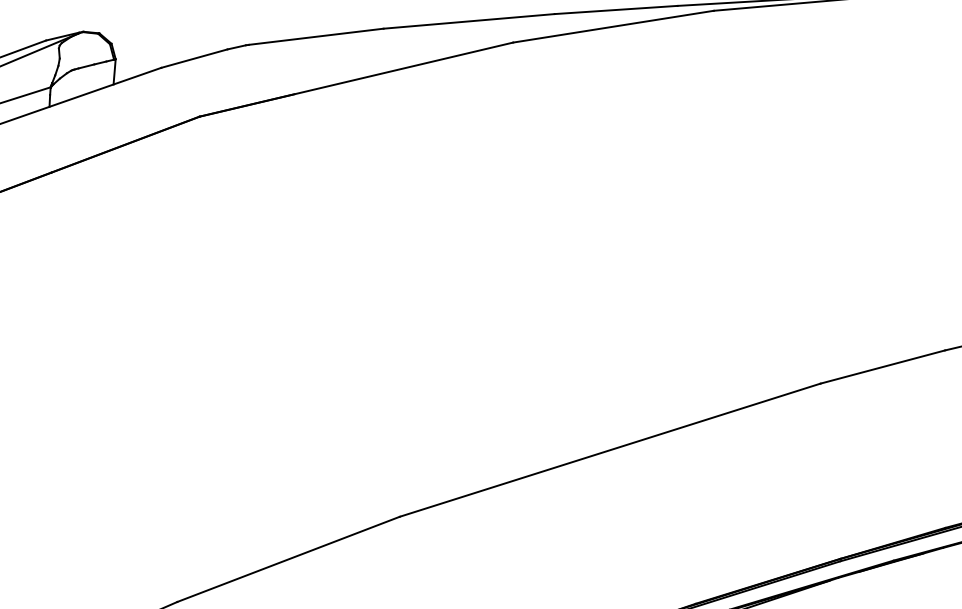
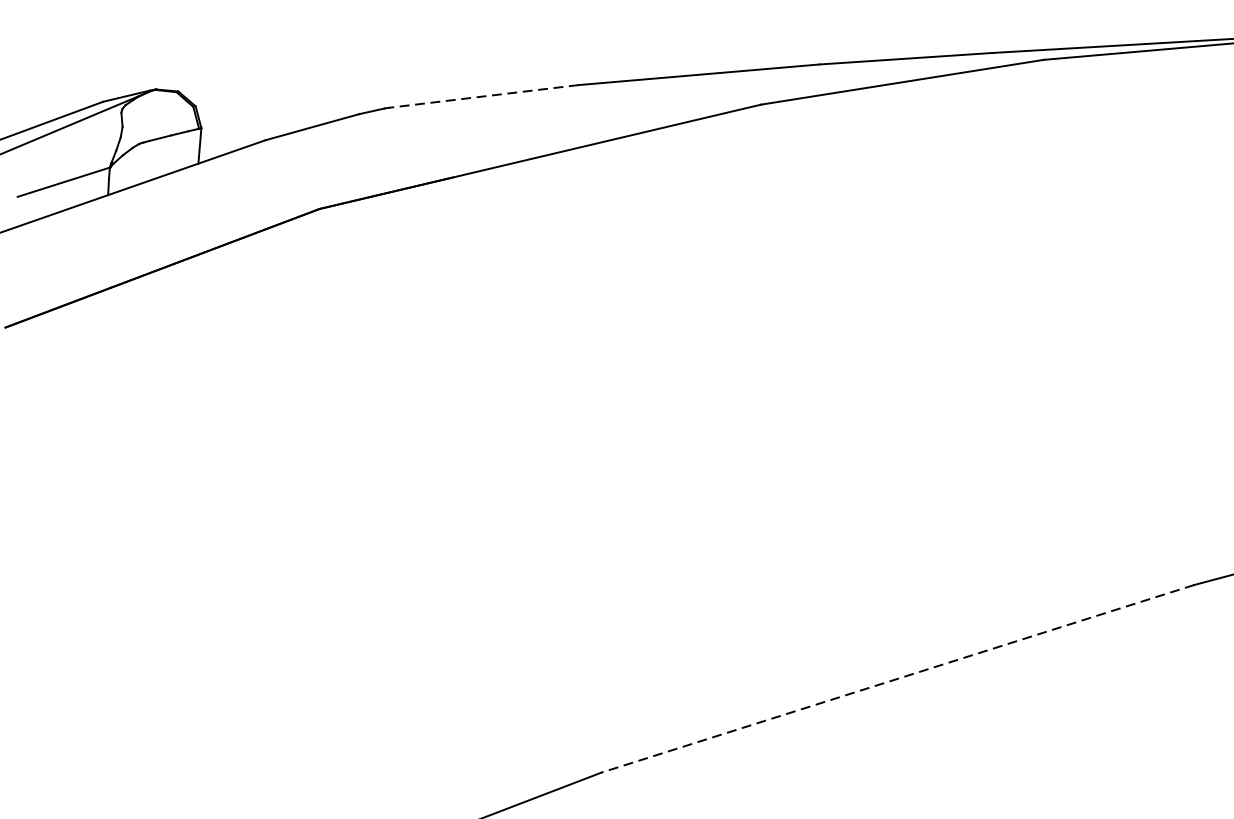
line: (316, 36) -> (484, 96), solid -> dashed
line: (610, 450) -> (898, 679), solid -> dashed

